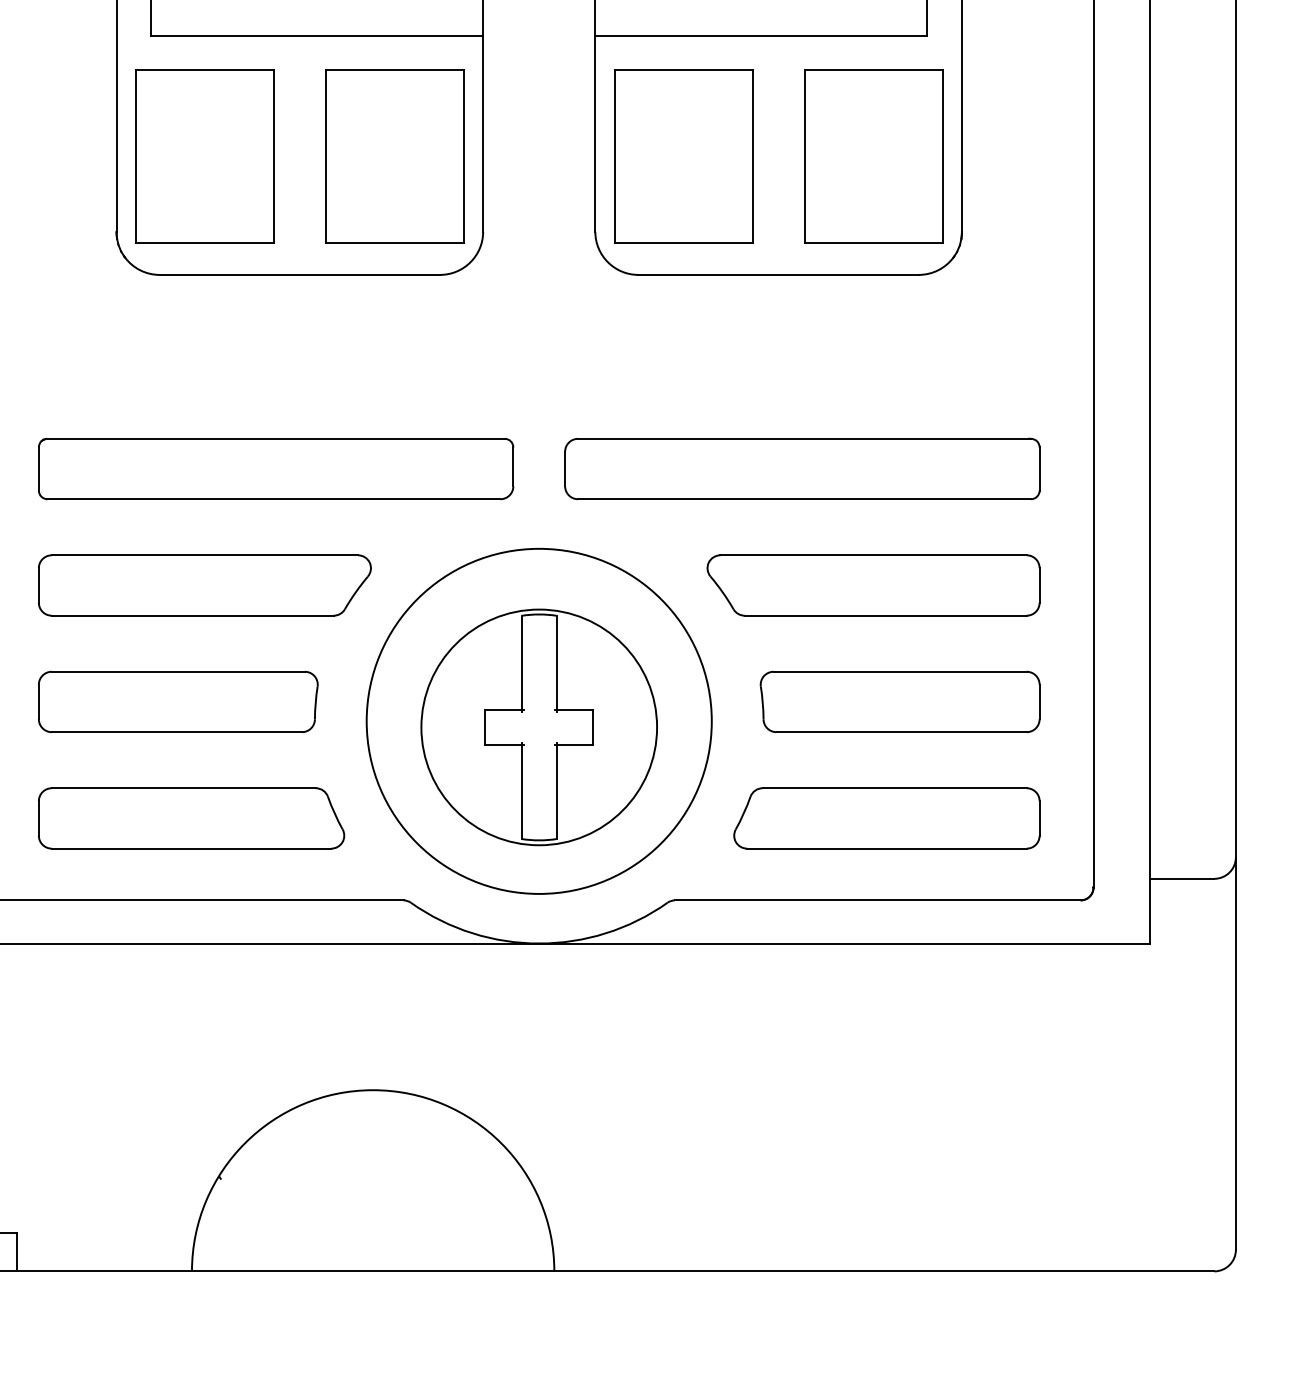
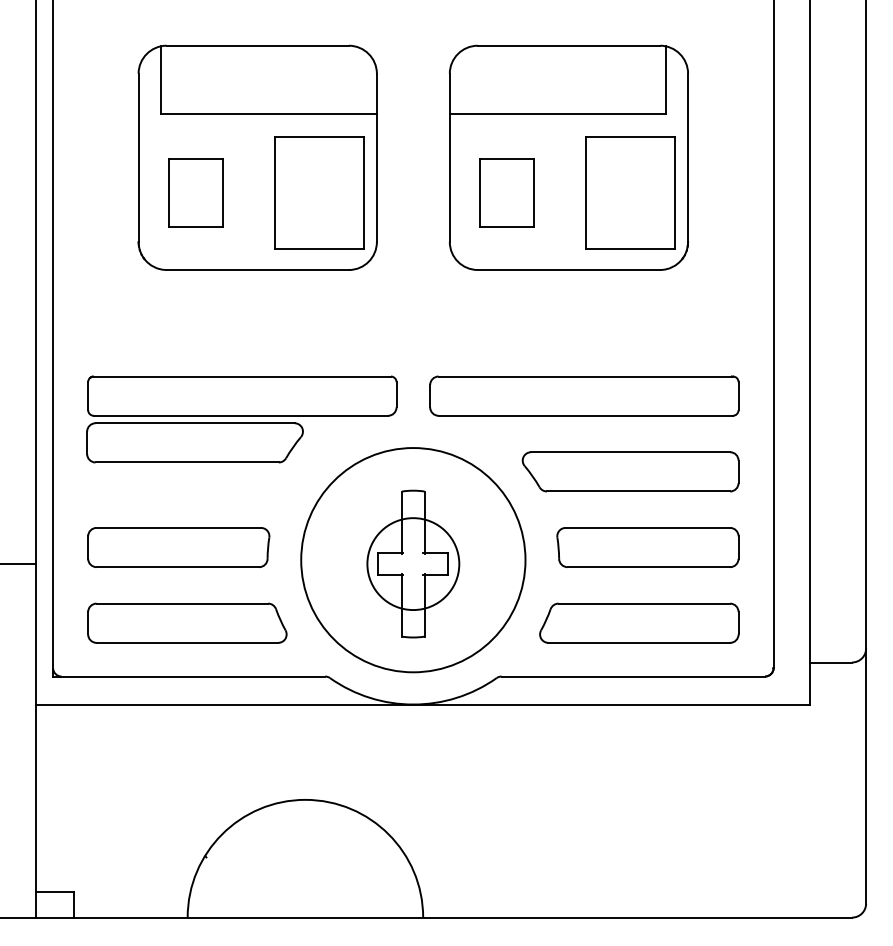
part: (204, 155) -> (195, 192), size x0.6
part: (682, 155) -> (506, 192), size x0.6
part: (204, 584) -> (194, 442), moved
circle: (537, 726) -> (412, 563), size x0.6

